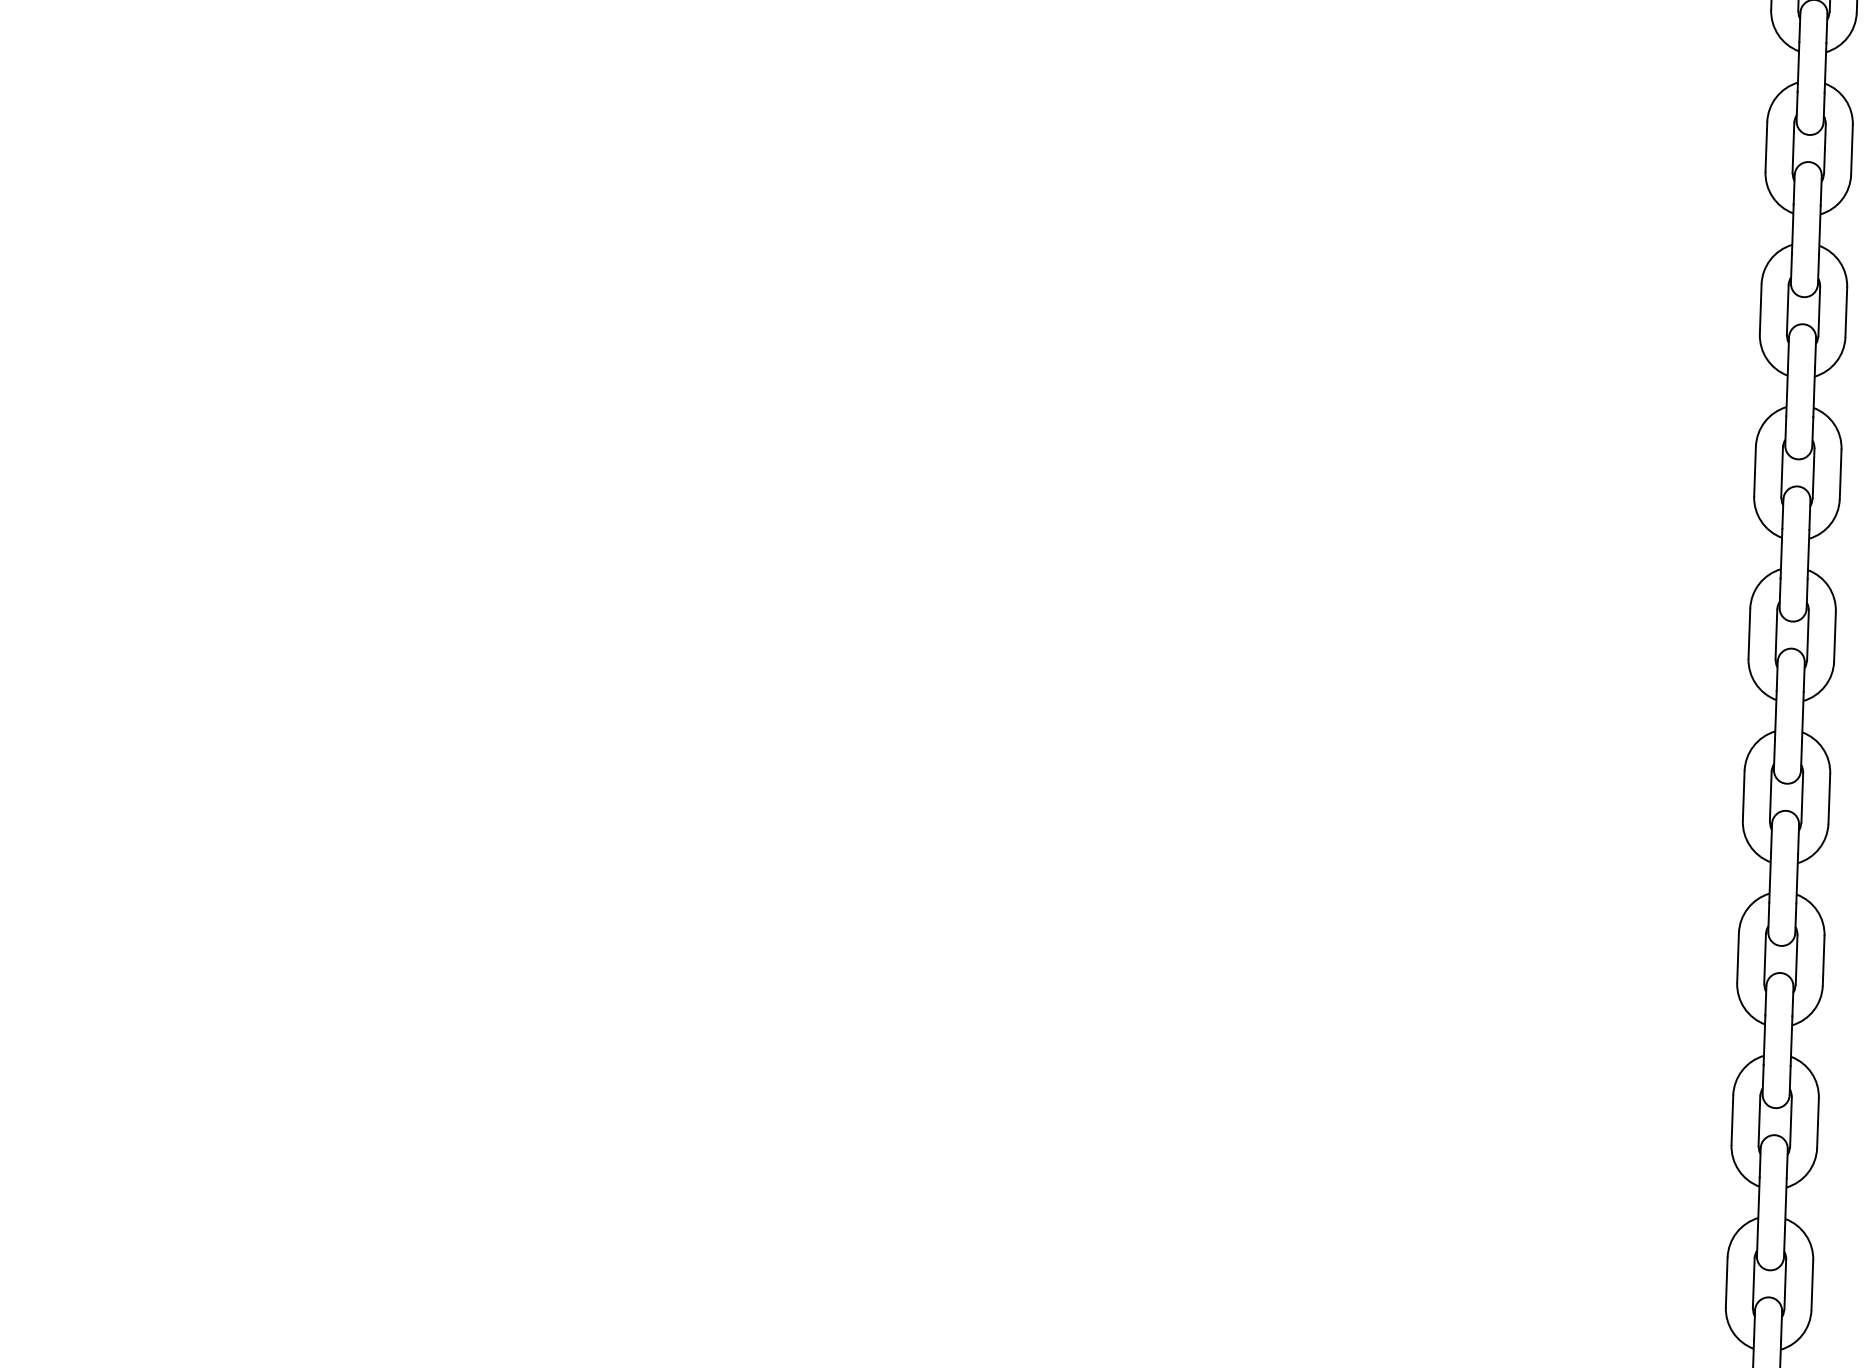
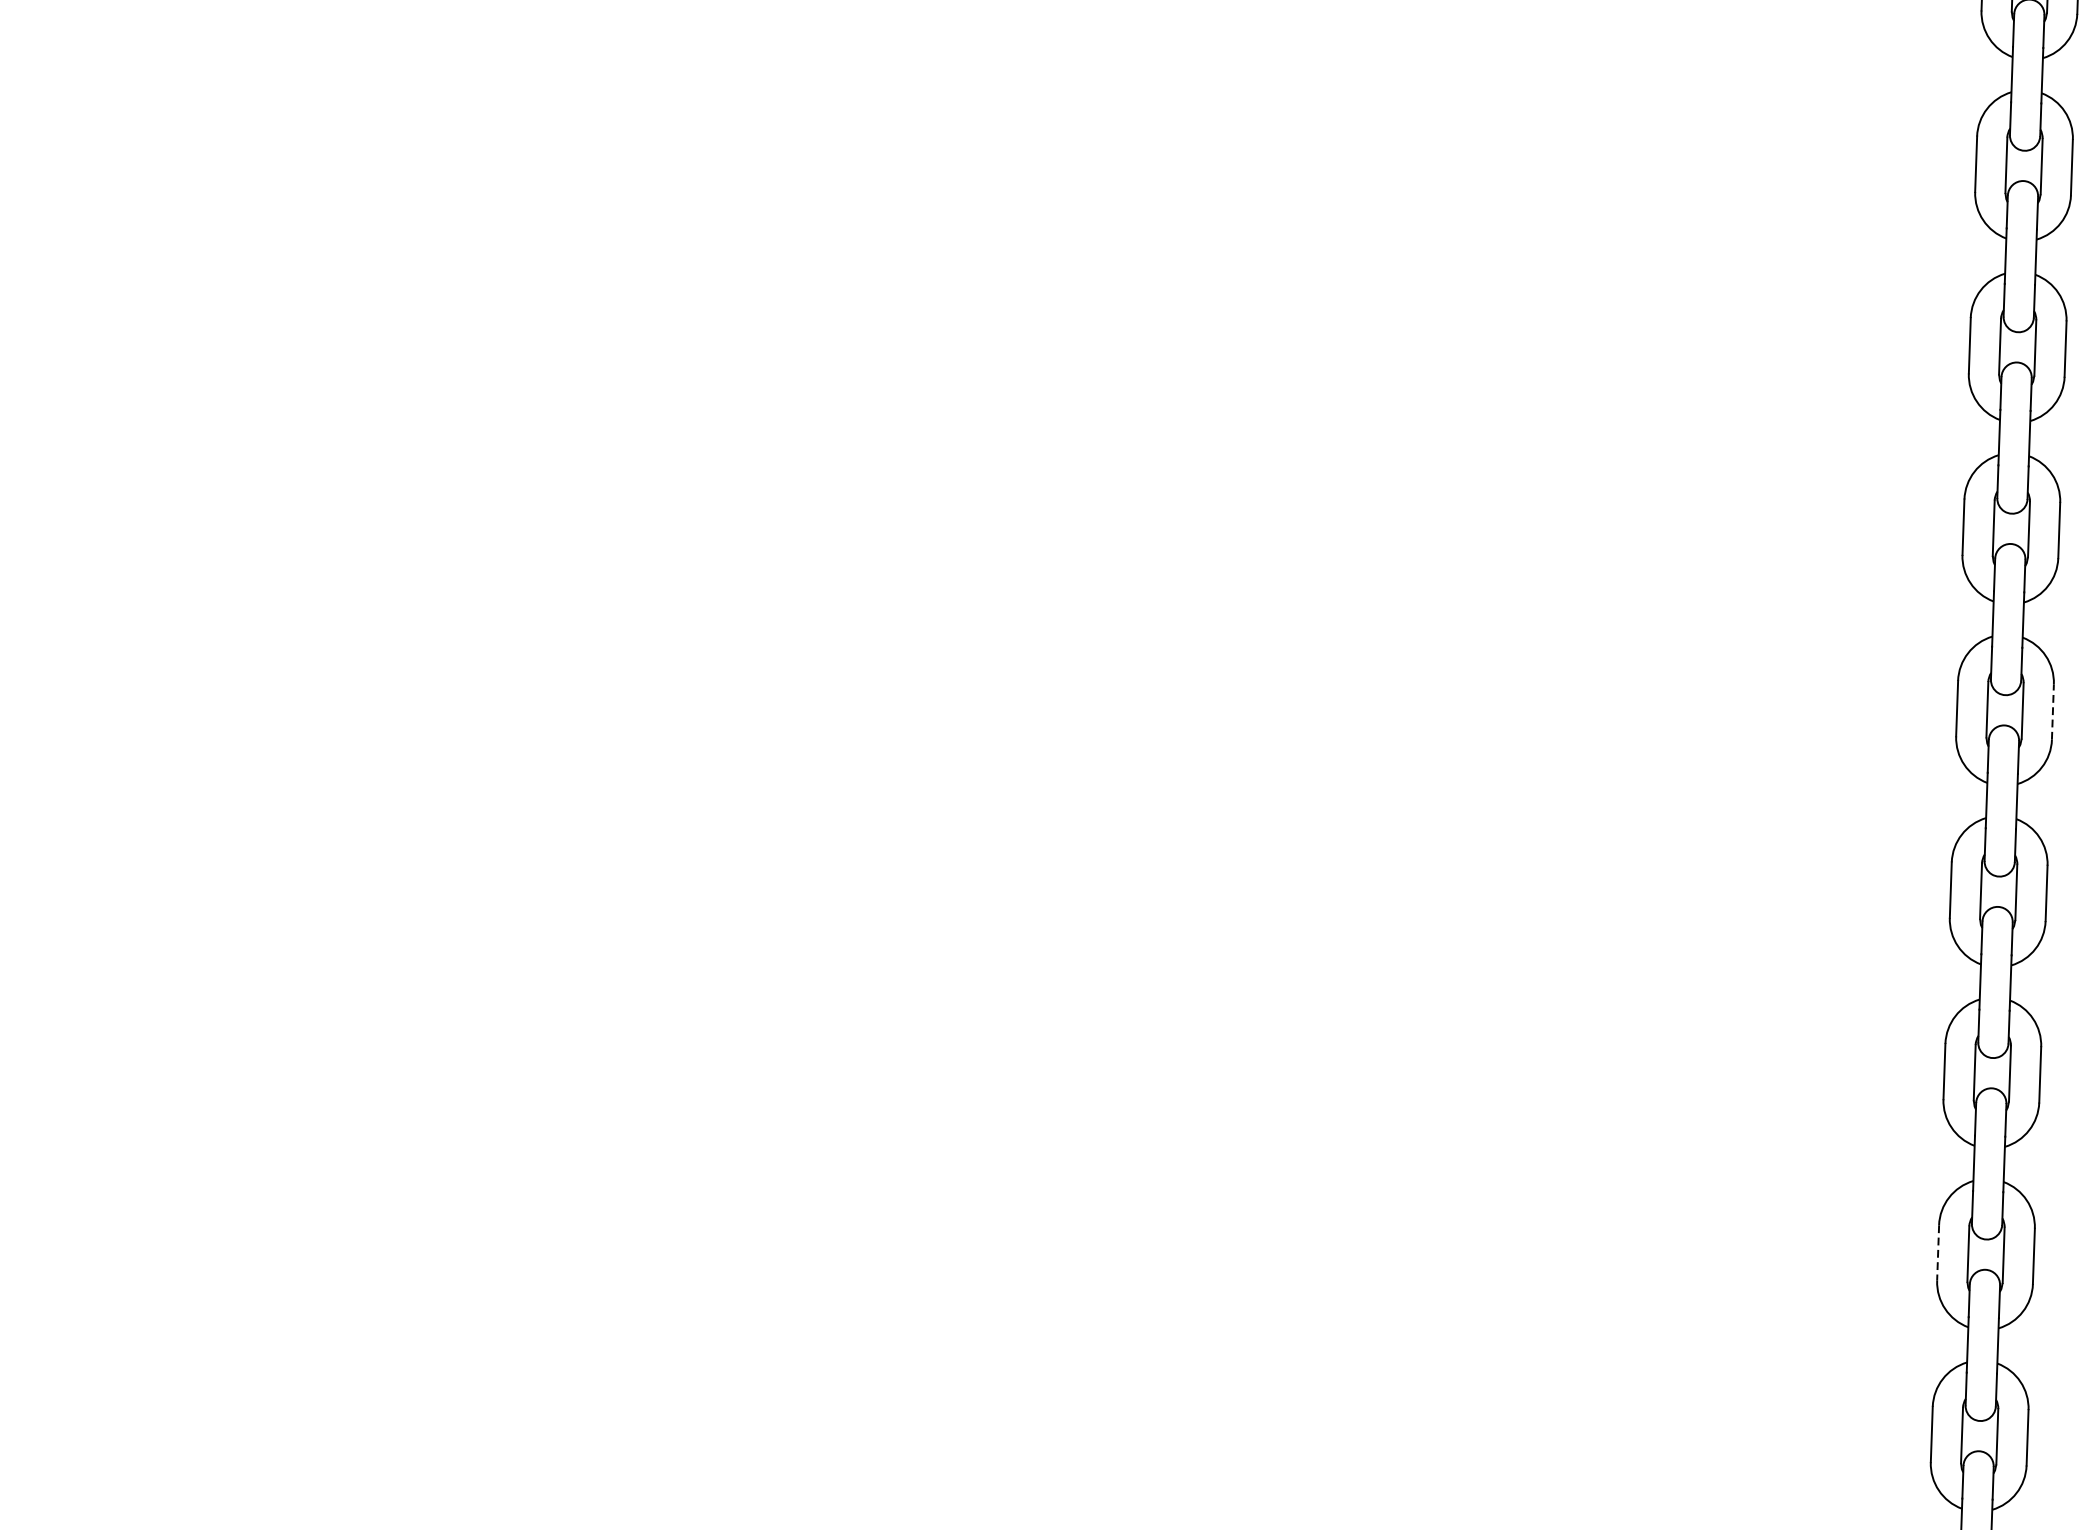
line: (1834, 636) -> (2052, 711), solid -> dashed
line: (1732, 1120) -> (1938, 1253), solid -> dashed

